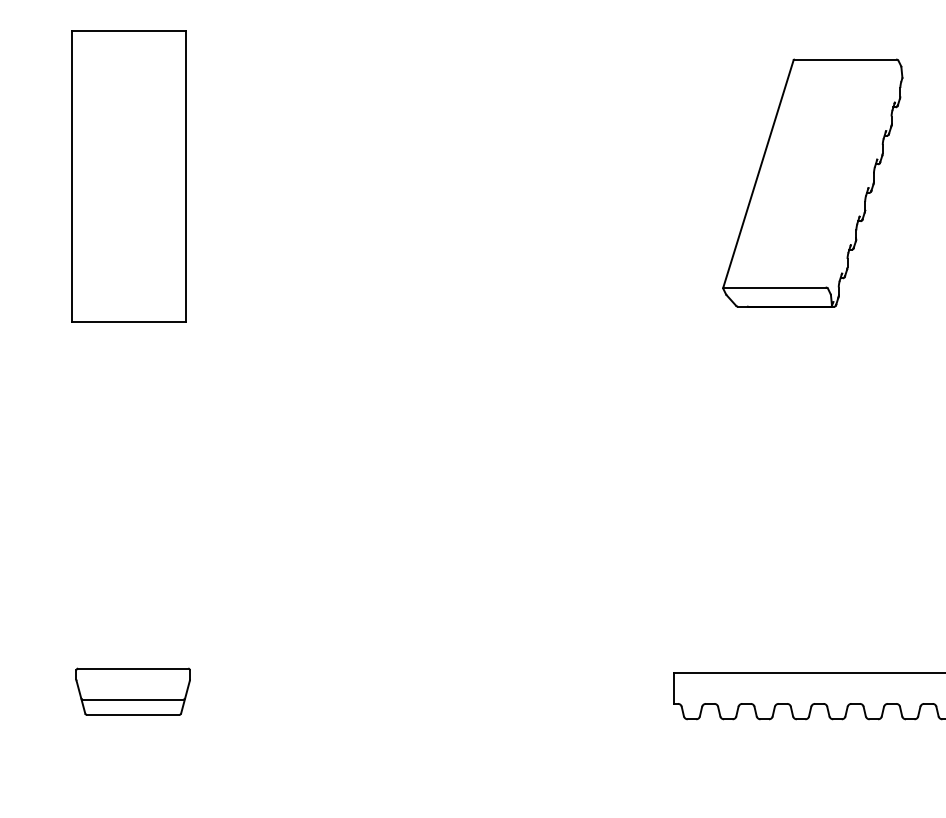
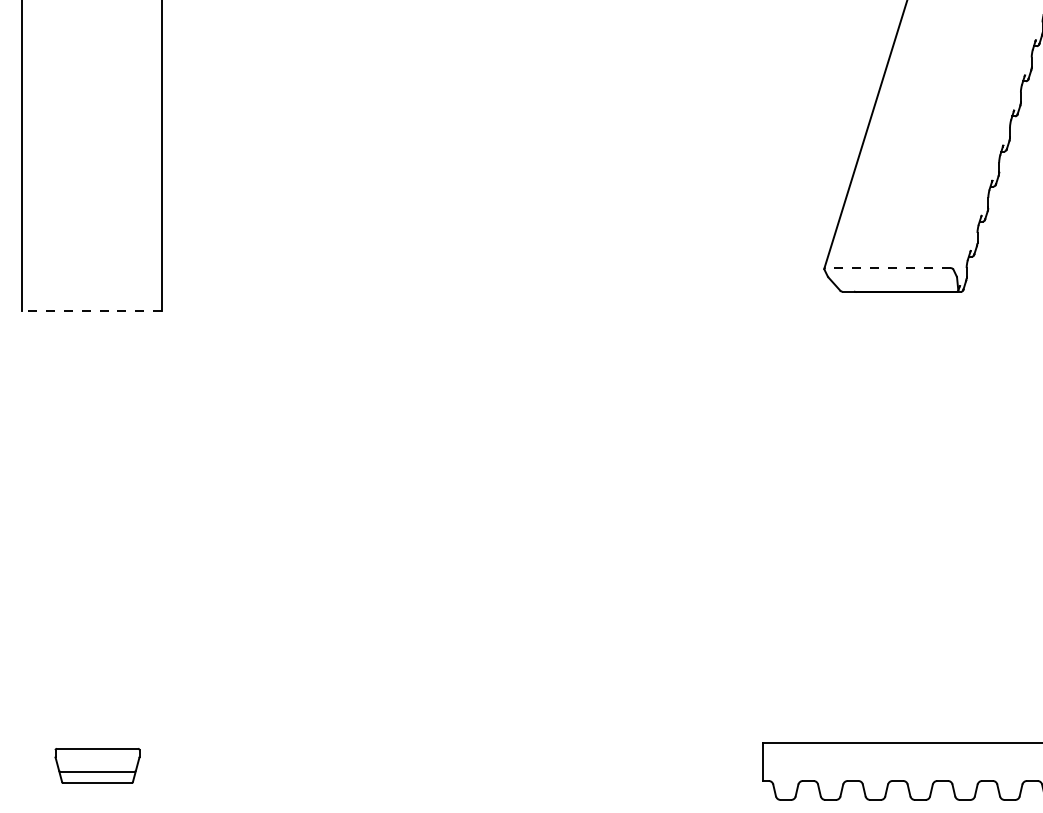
line: (775, 287) -> (888, 268), solid -> dashed
line: (128, 322) -> (91, 311), solid -> dashed
part: (132, 691) -> (96, 765), size x0.6

